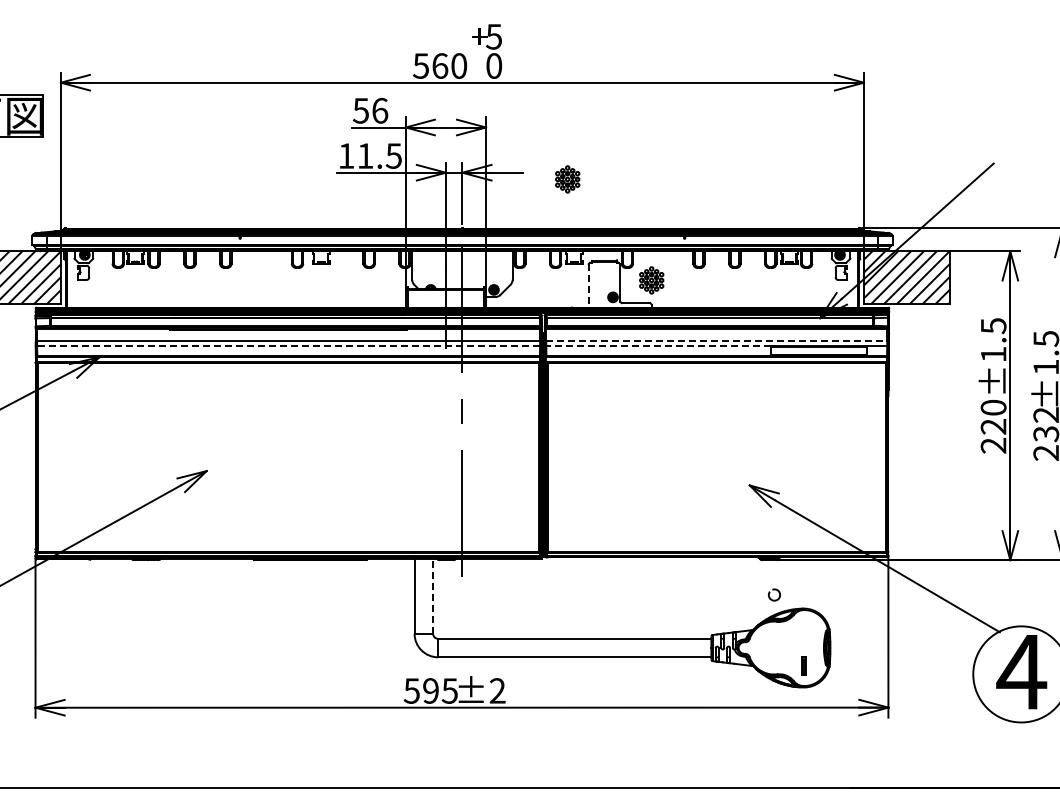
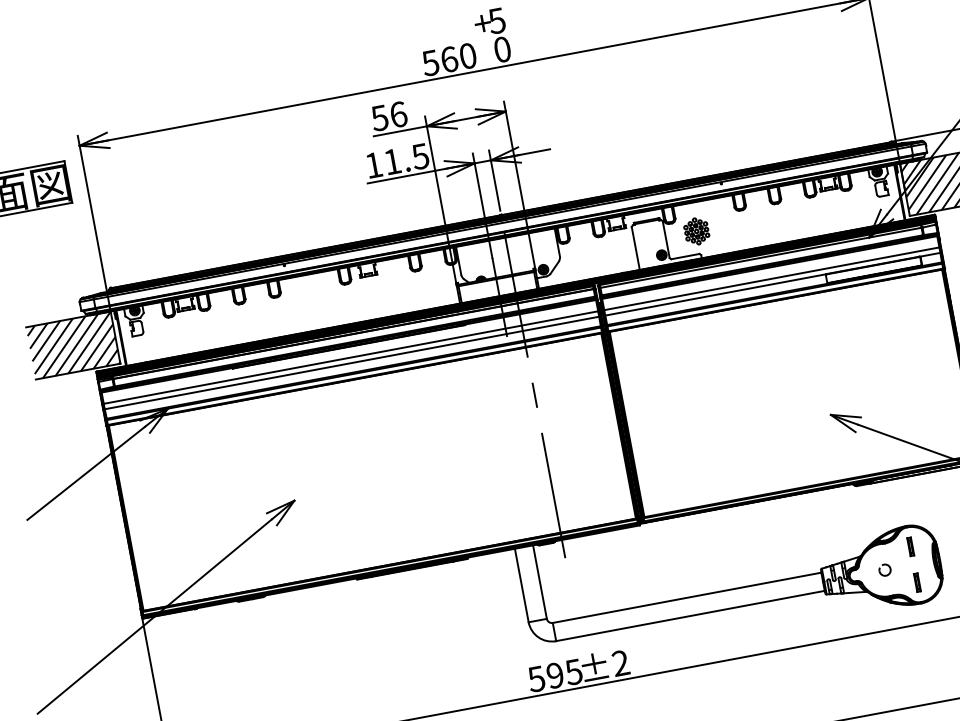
part: (567, 179) -> (595, 147), removed
line: (588, 285) -> (635, 248), dashed -> solid
line: (717, 340) -> (772, 278), dashed -> solid
line: (288, 346) -> (351, 363), dashed -> solid
line: (658, 346) -> (715, 295), dashed -> solid
part: (774, 594) -> (884, 569), moved
line: (433, 595) -> (540, 581), dashed -> solid
part: (803, 629) -> (910, 546), added

